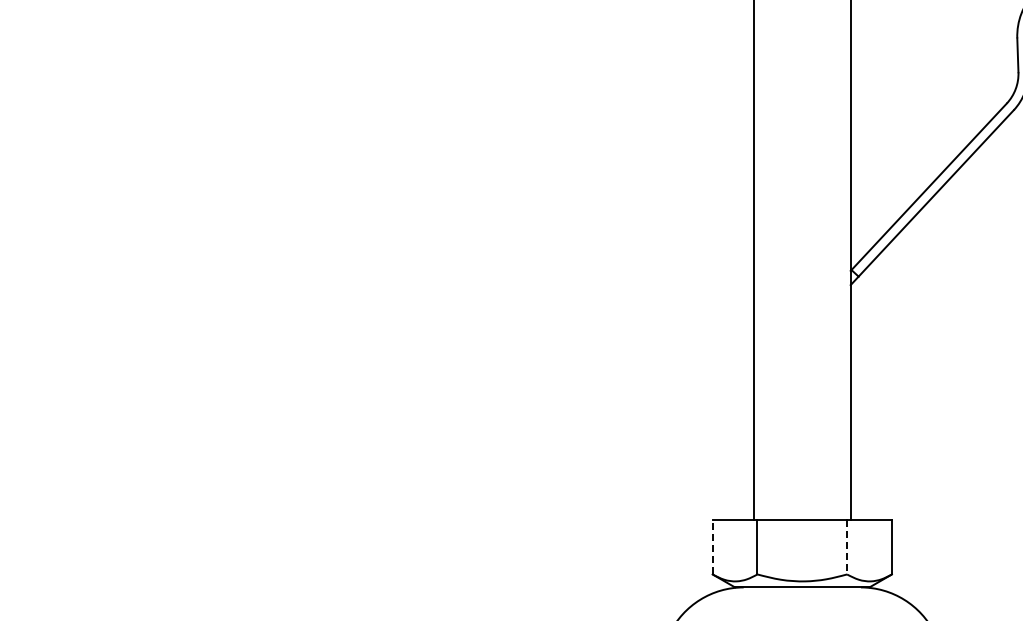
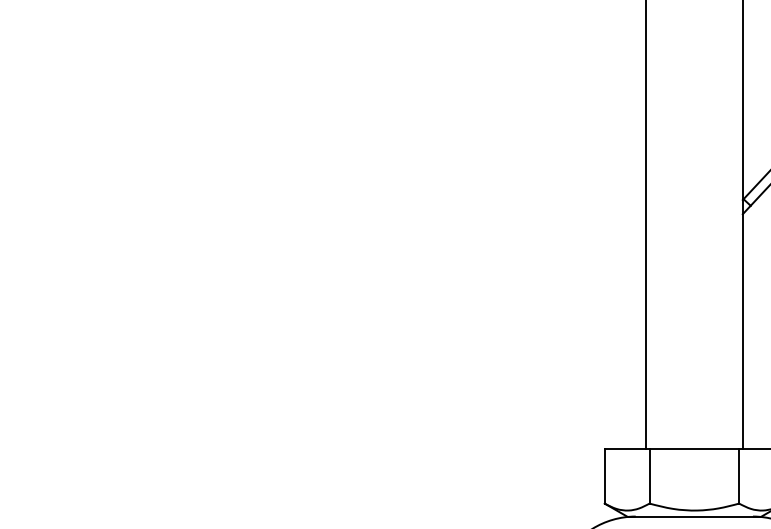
line: (712, 546) -> (604, 475), dashed -> solid
line: (847, 547) -> (739, 476), dashed -> solid

